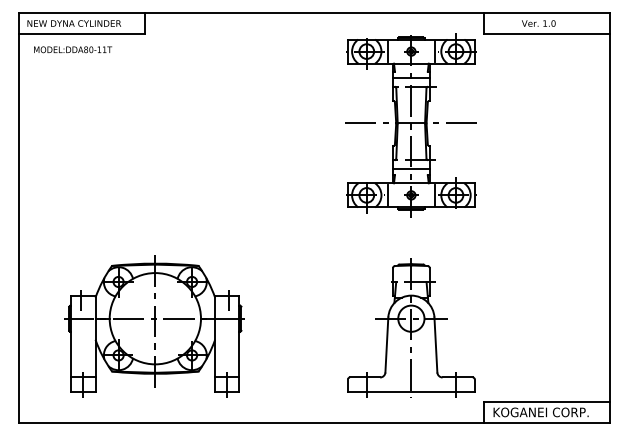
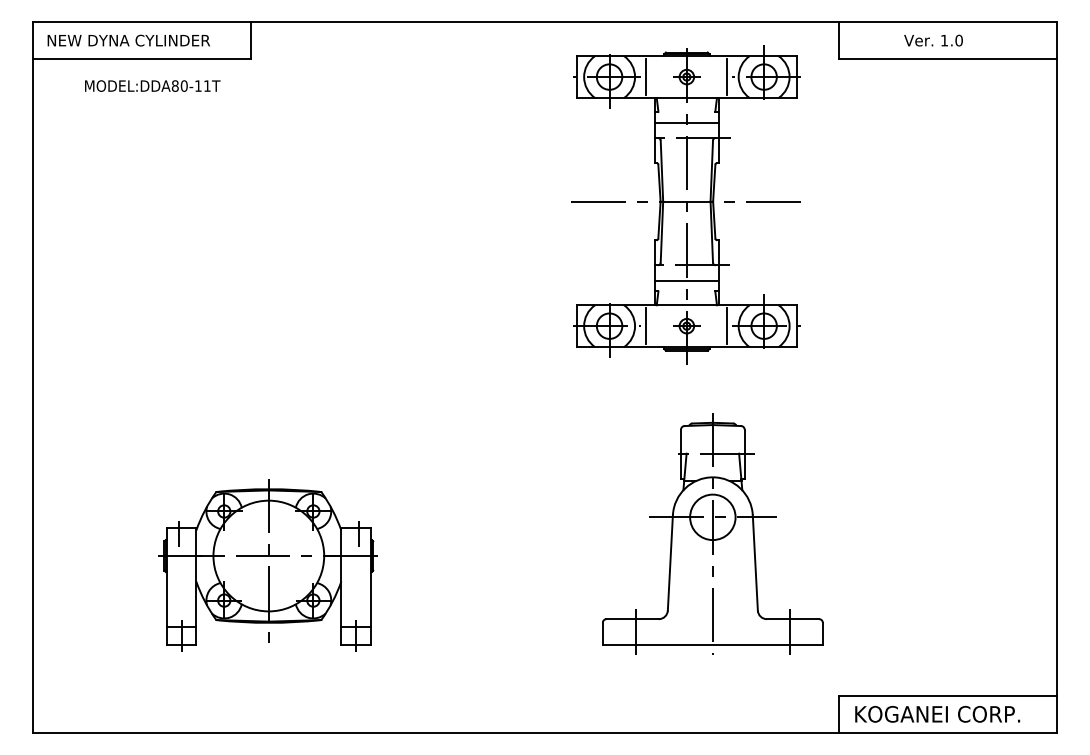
text: (73, 49) -> (153, 85), moved
part: (410, 125) -> (685, 205), moved
part: (154, 326) -> (267, 565), size x0.7
part: (411, 327) -> (713, 532), moved

